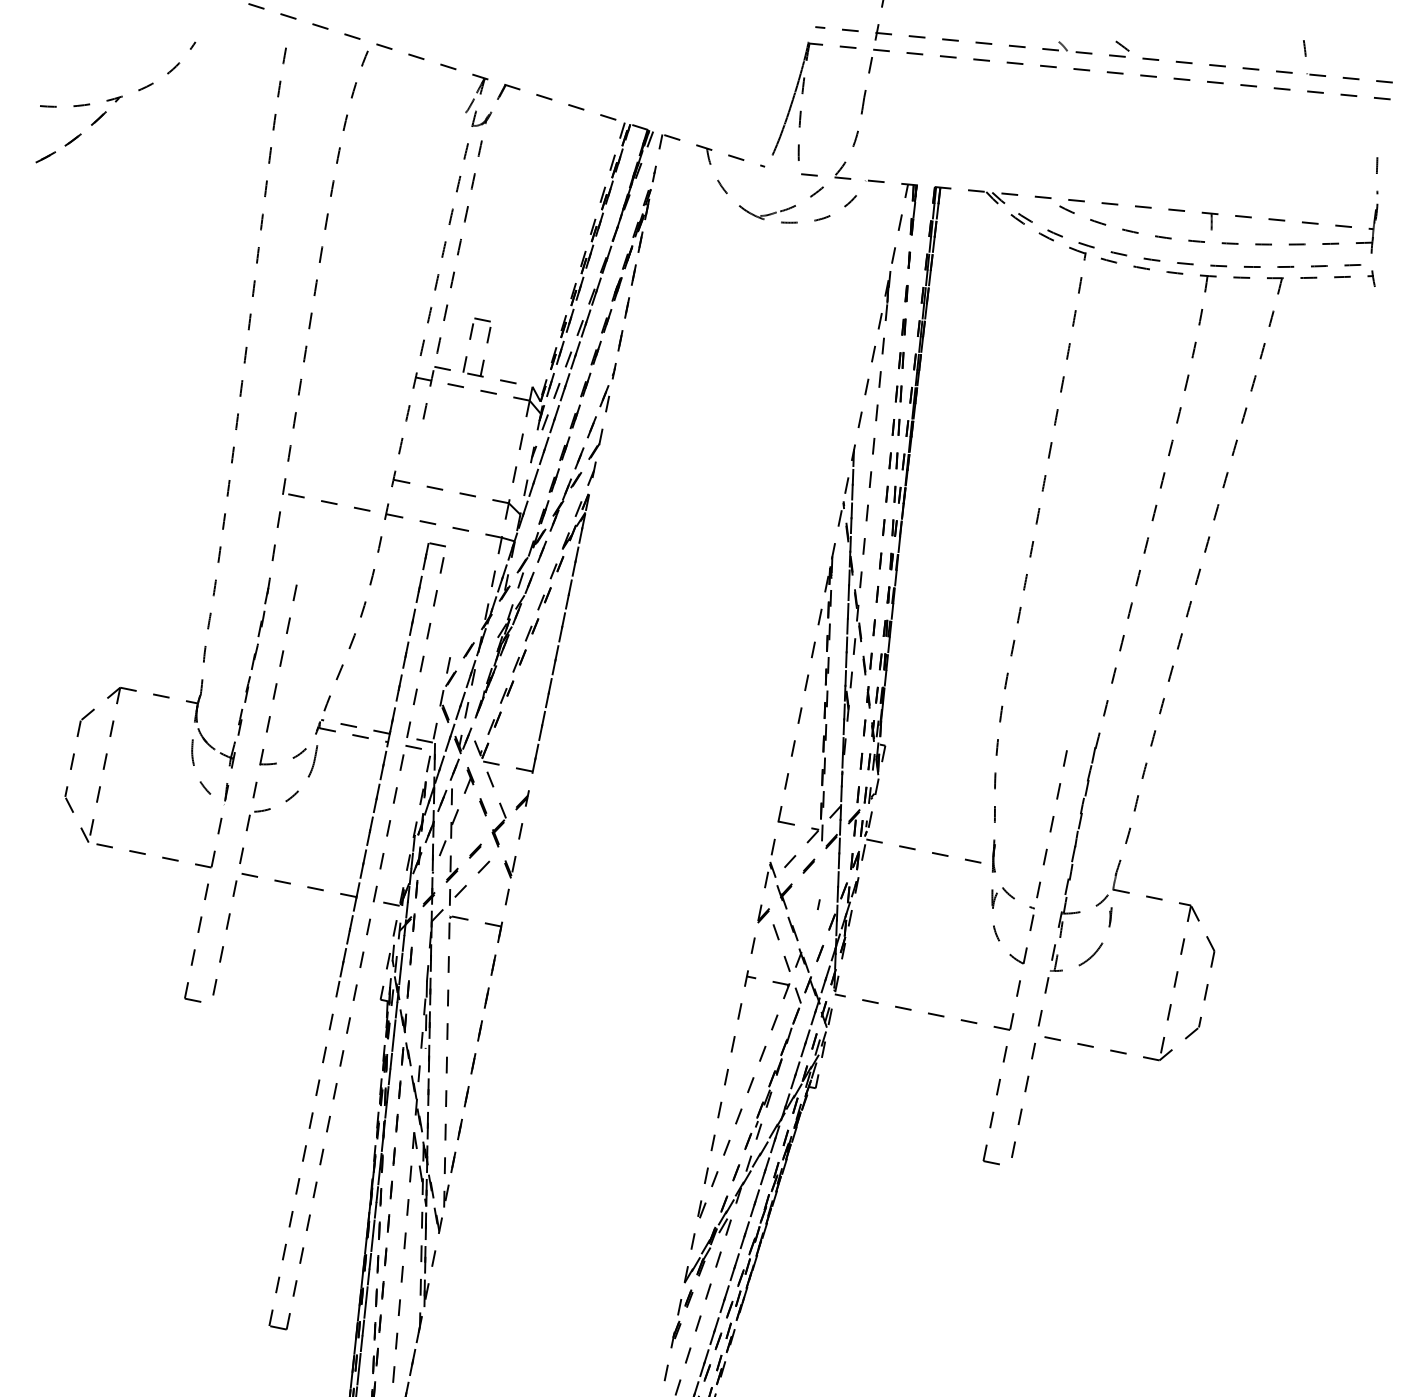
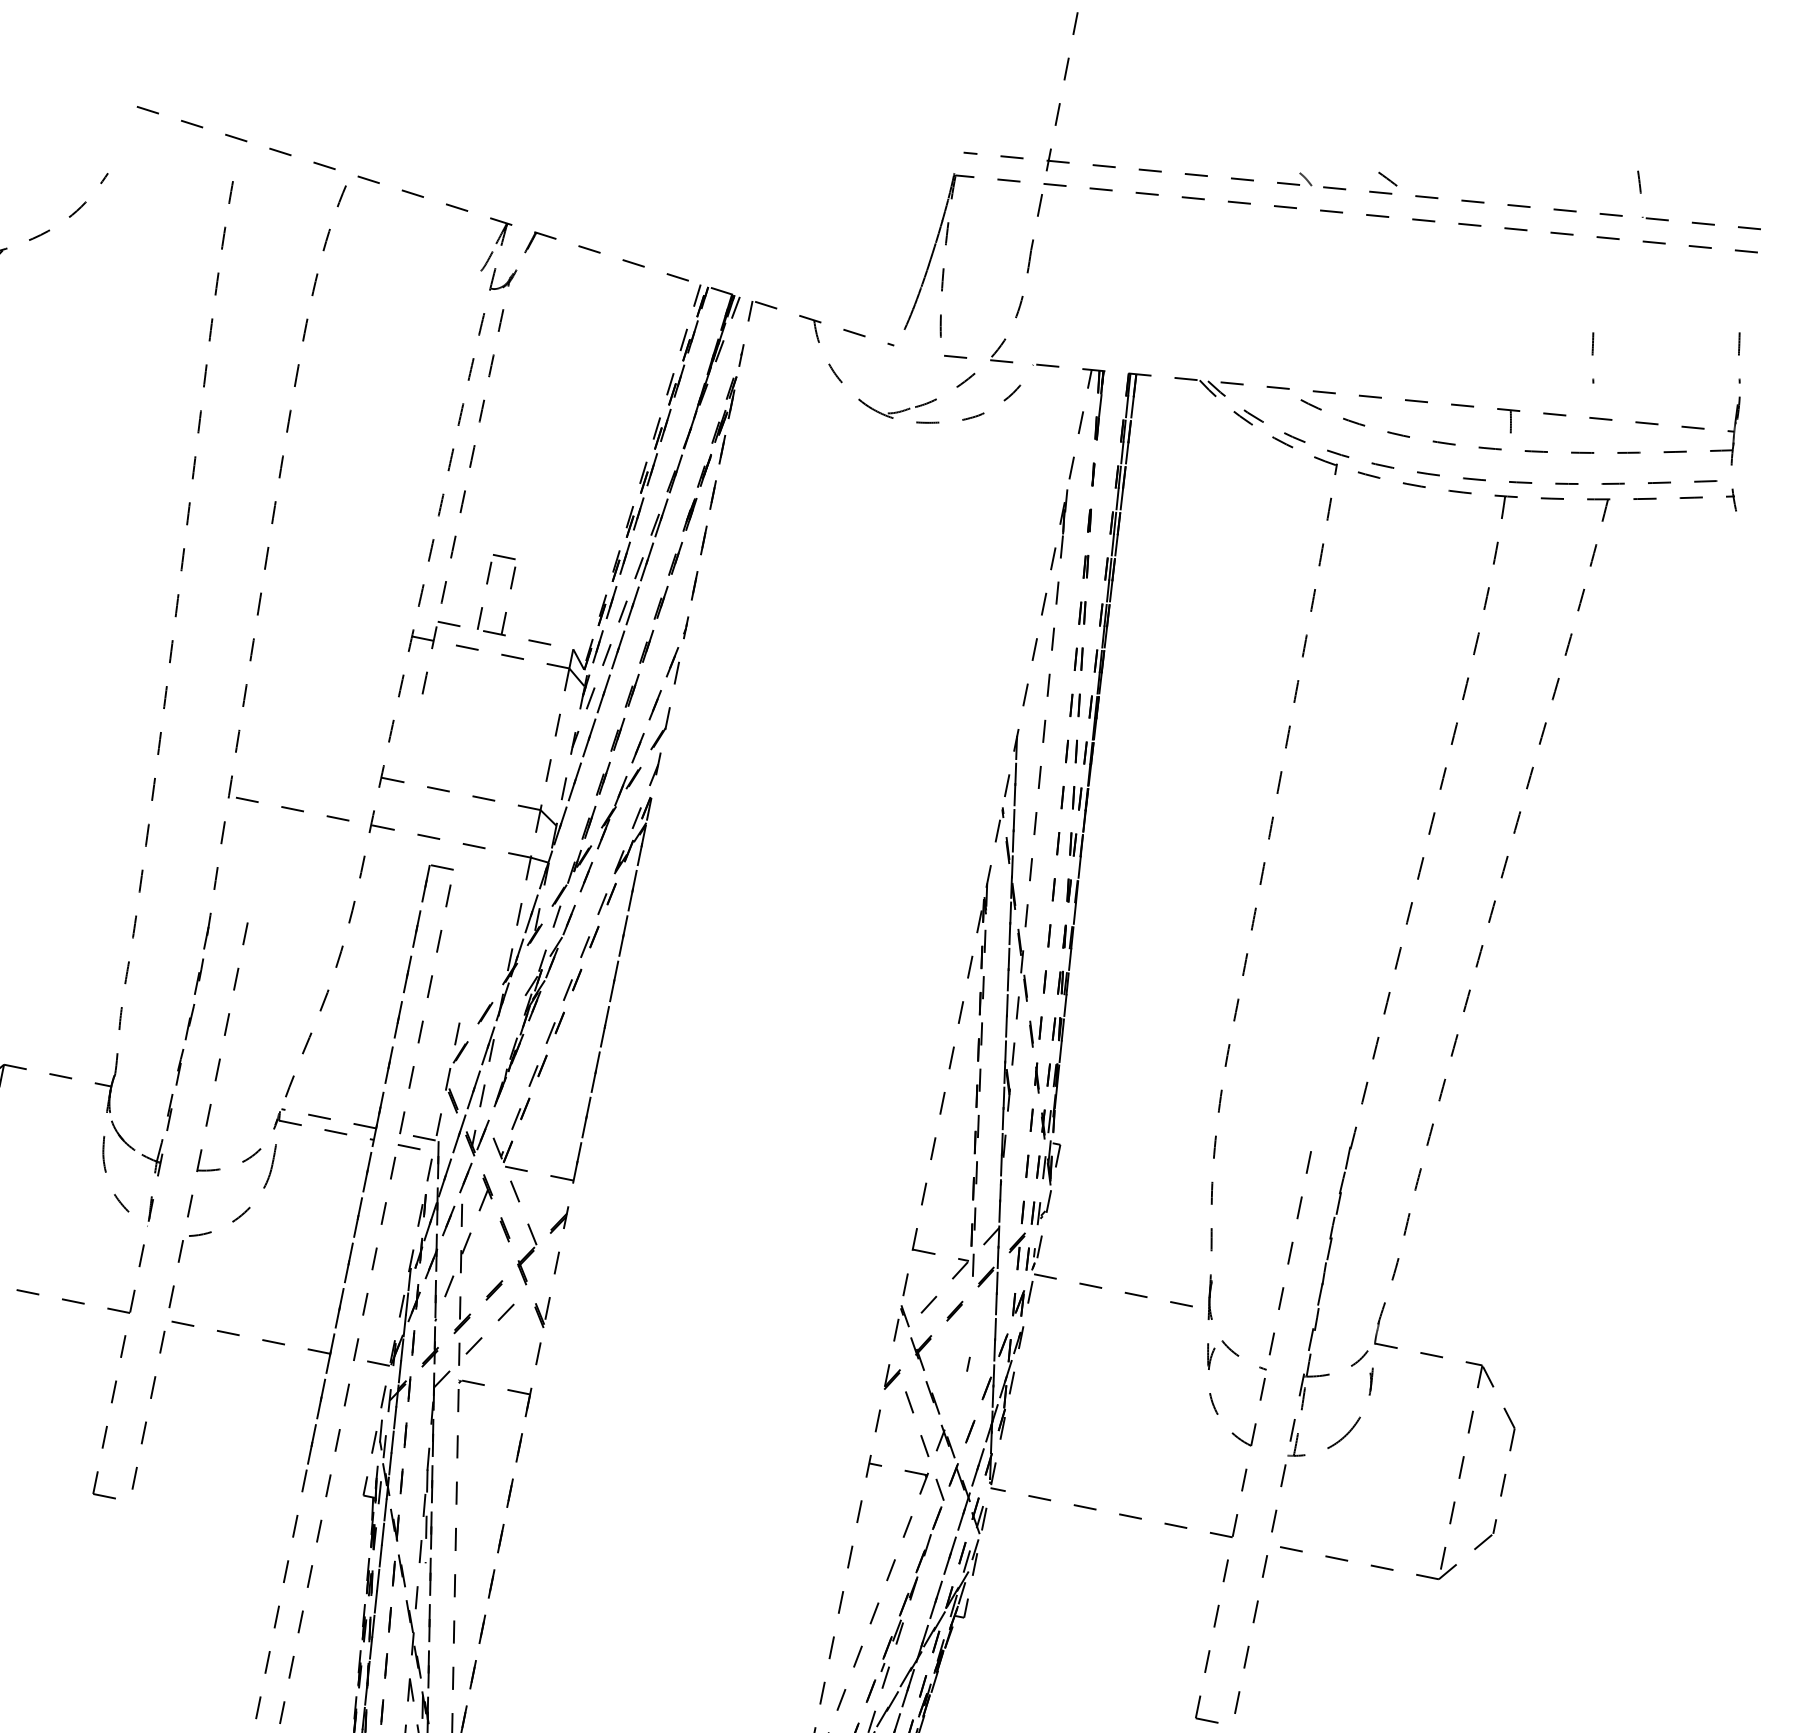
curve: (1271, 173) -> (1593, 354), added

